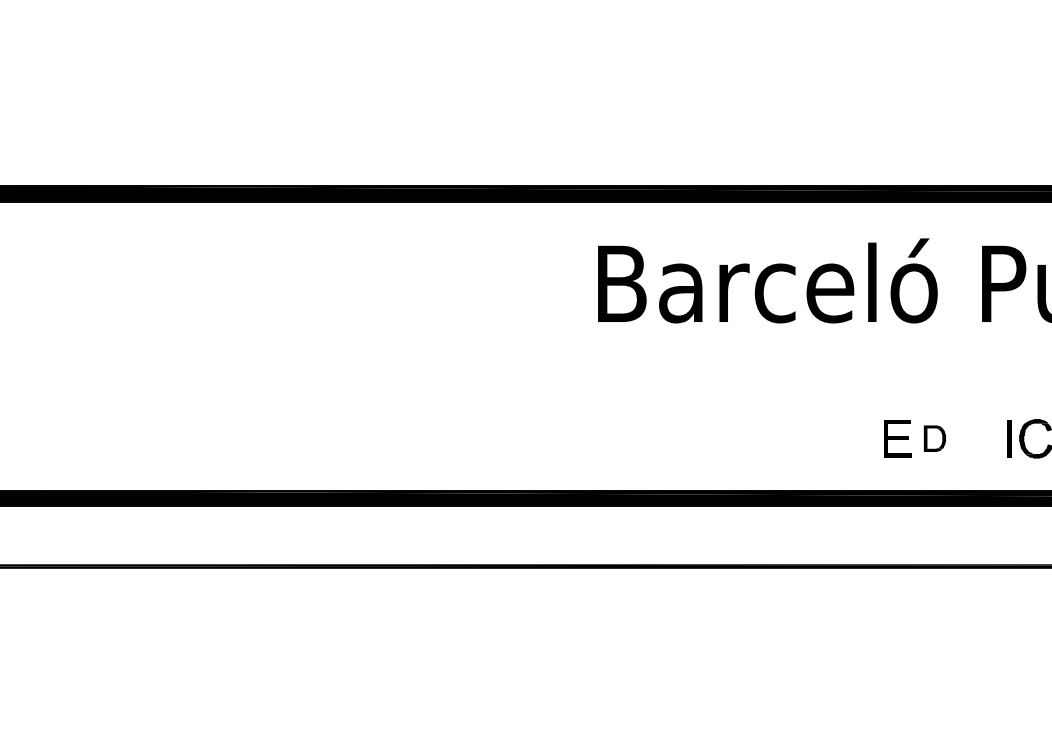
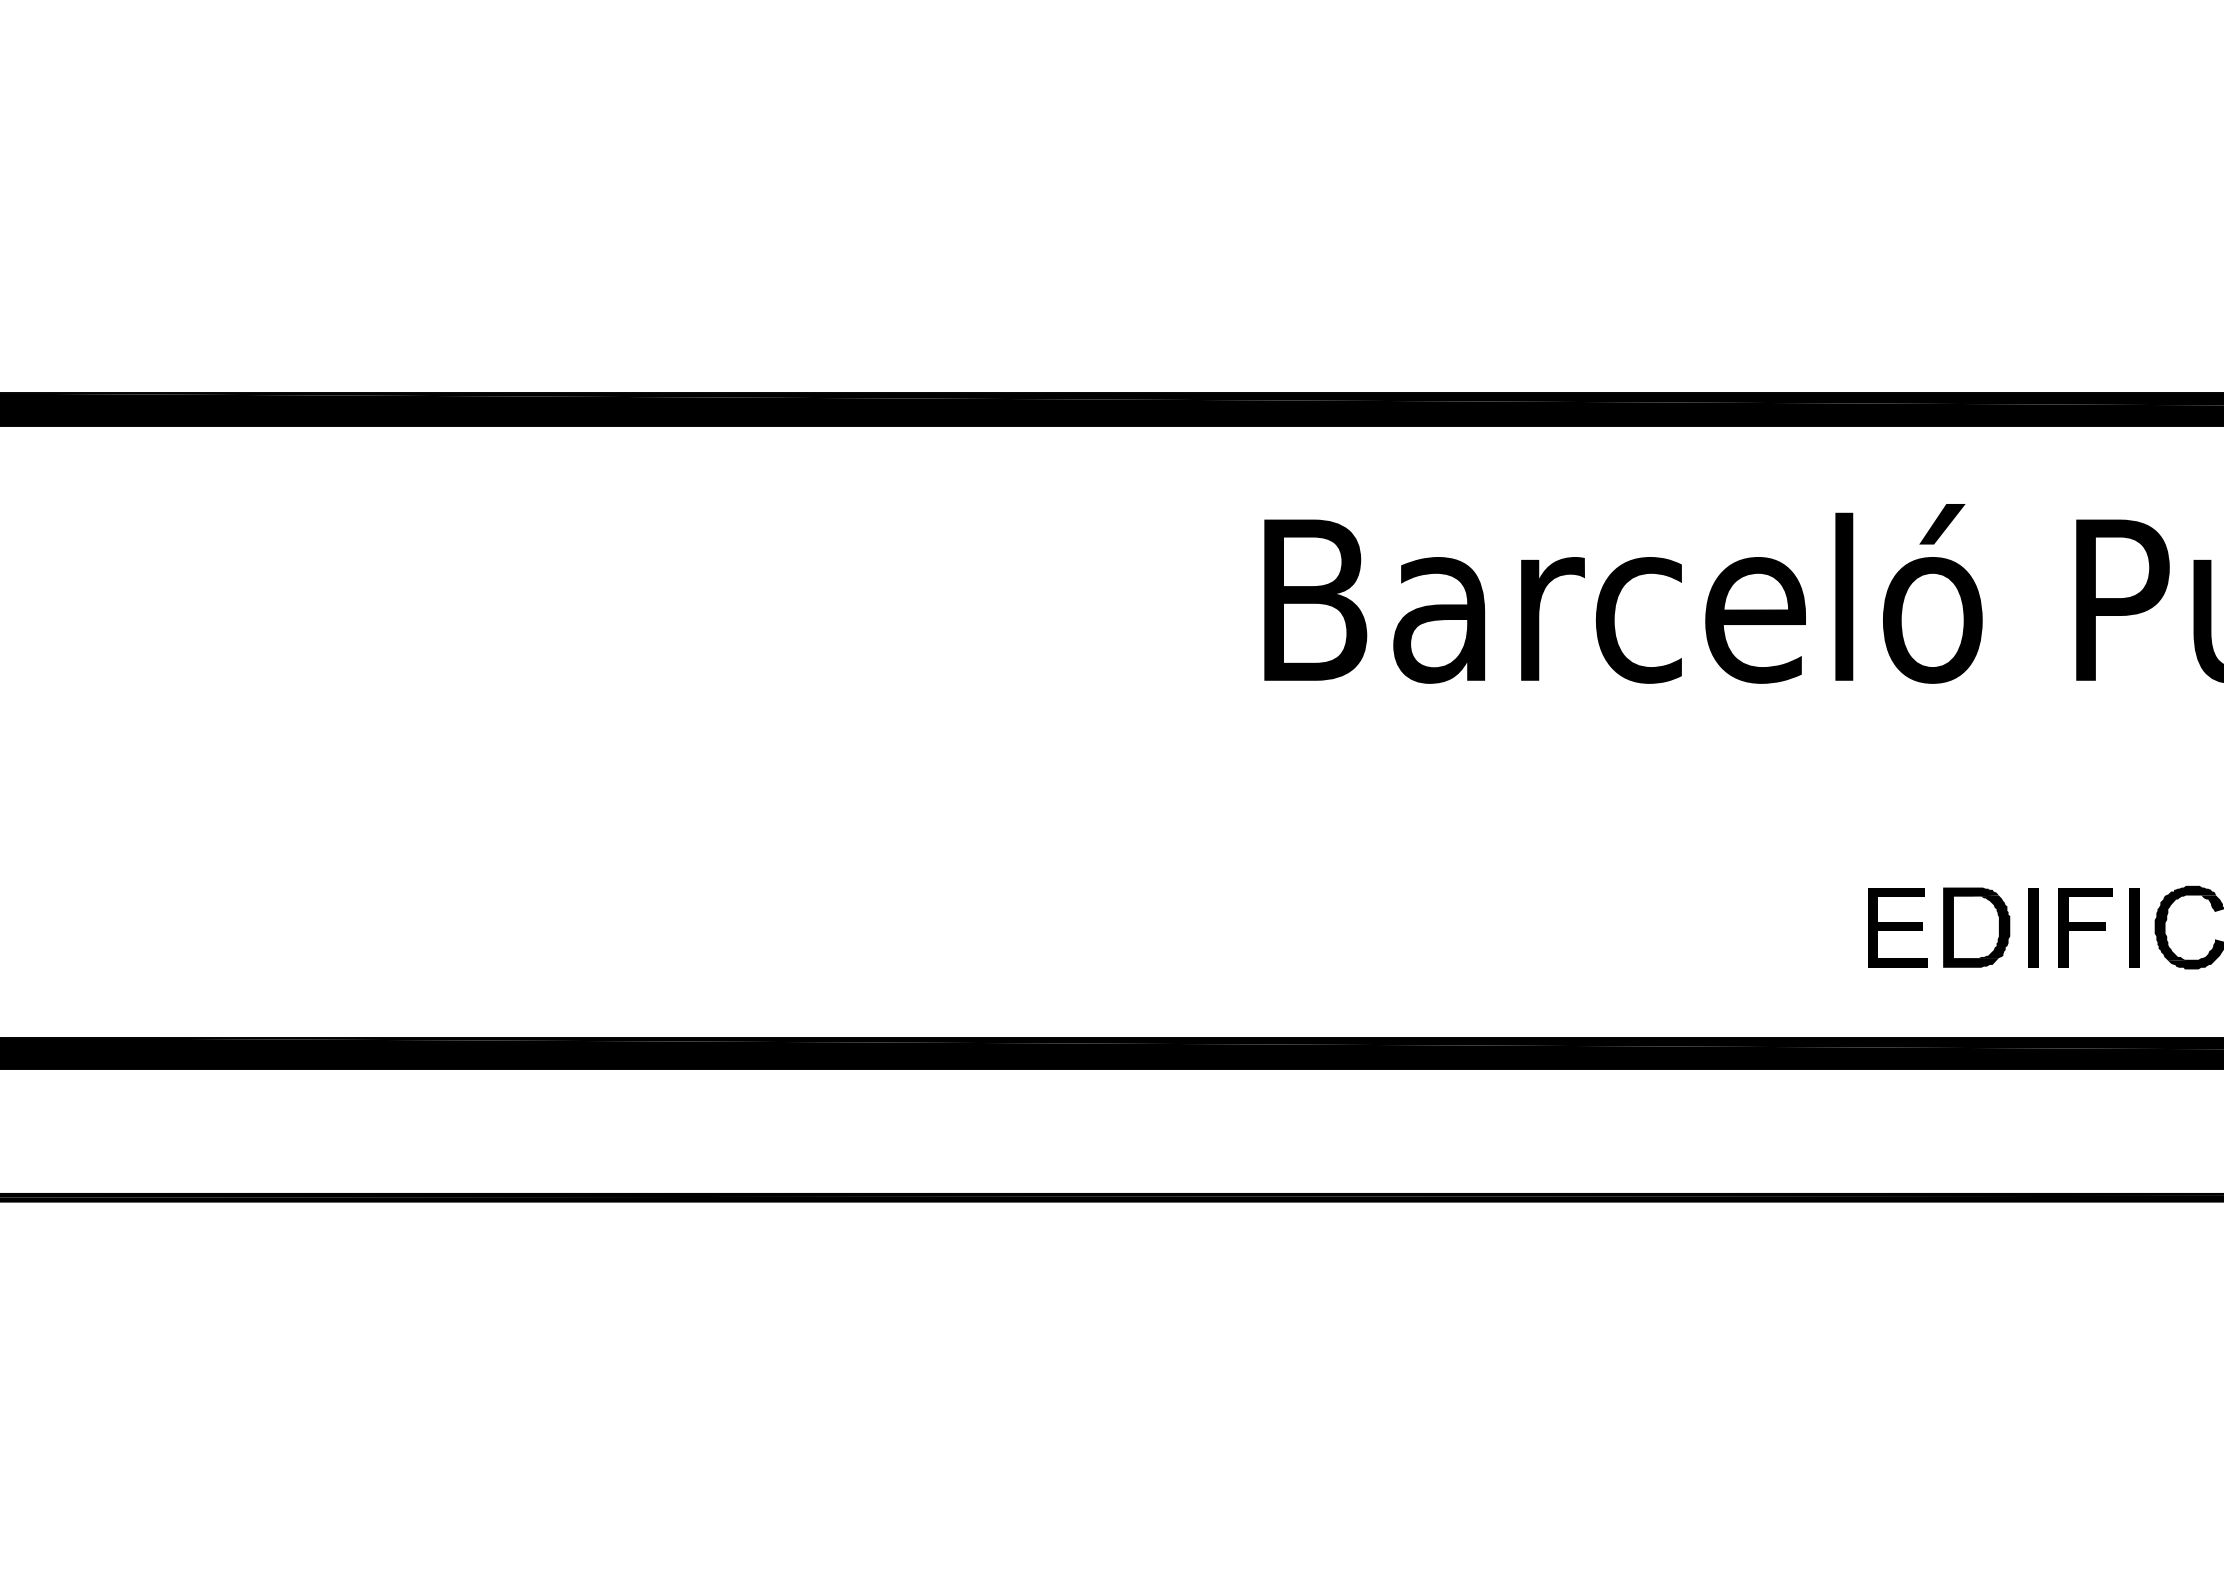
part: (934, 438) -> (1975, 926), size x1.43
fill: (961, 438) -> (2032, 926), added
fill: (986, 438) -> (2085, 926), added

